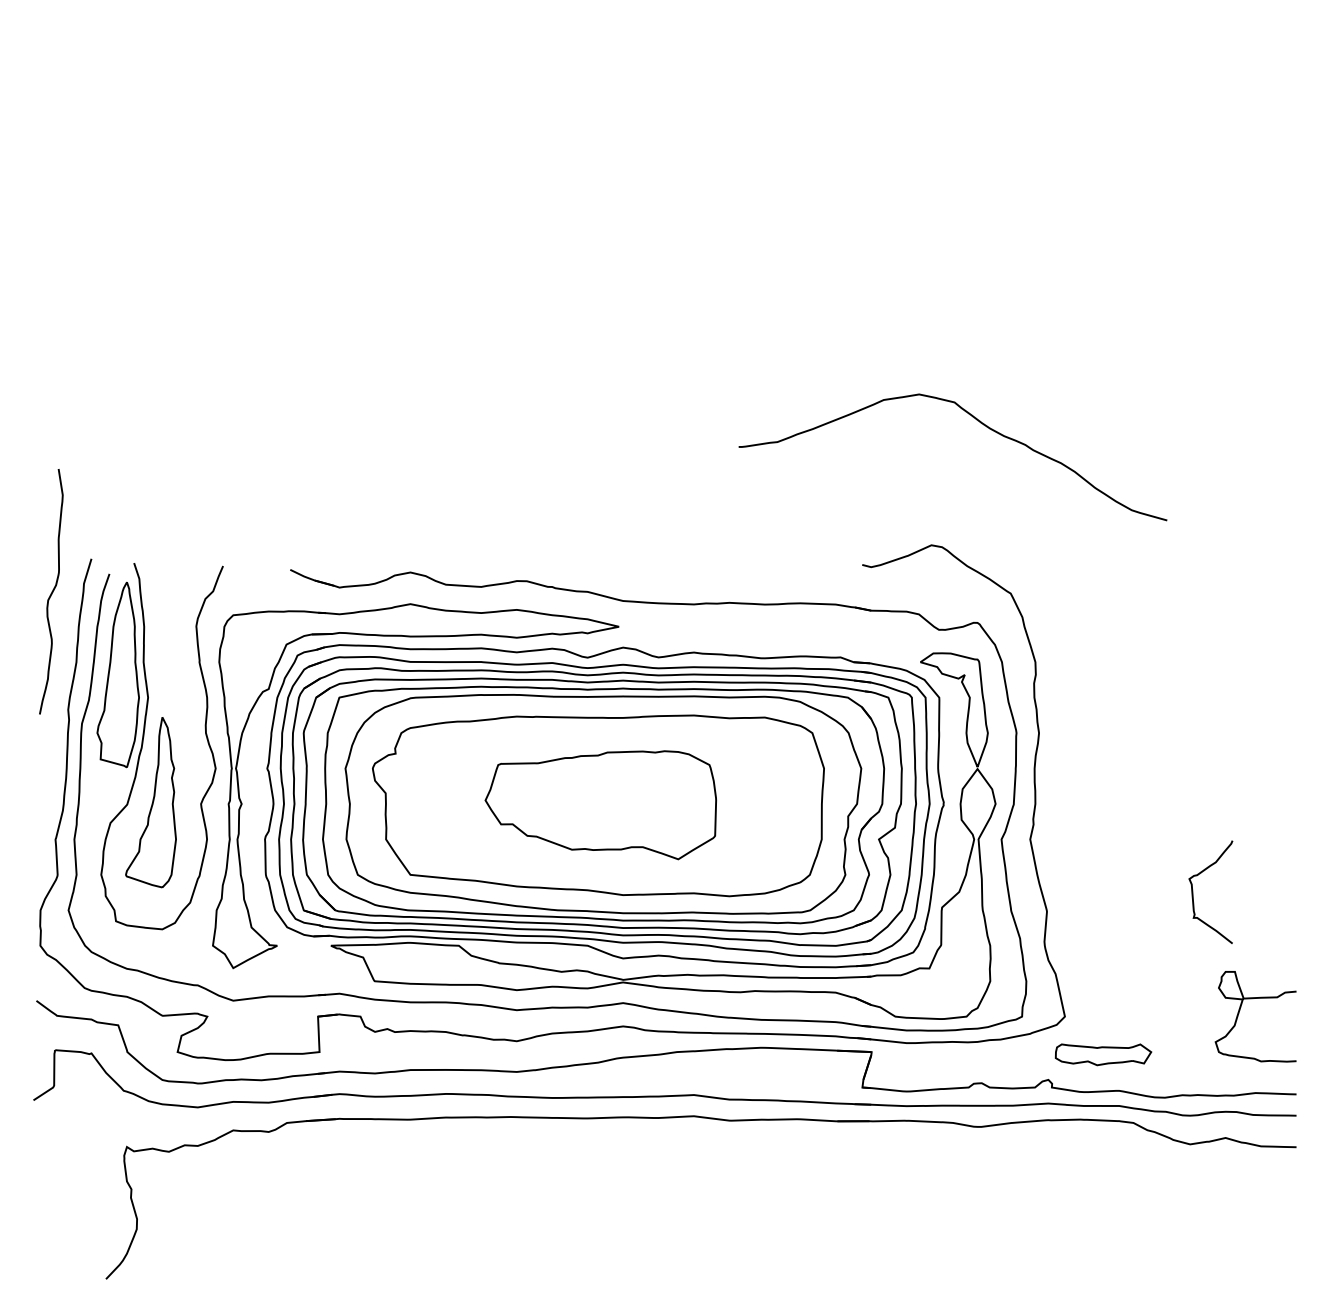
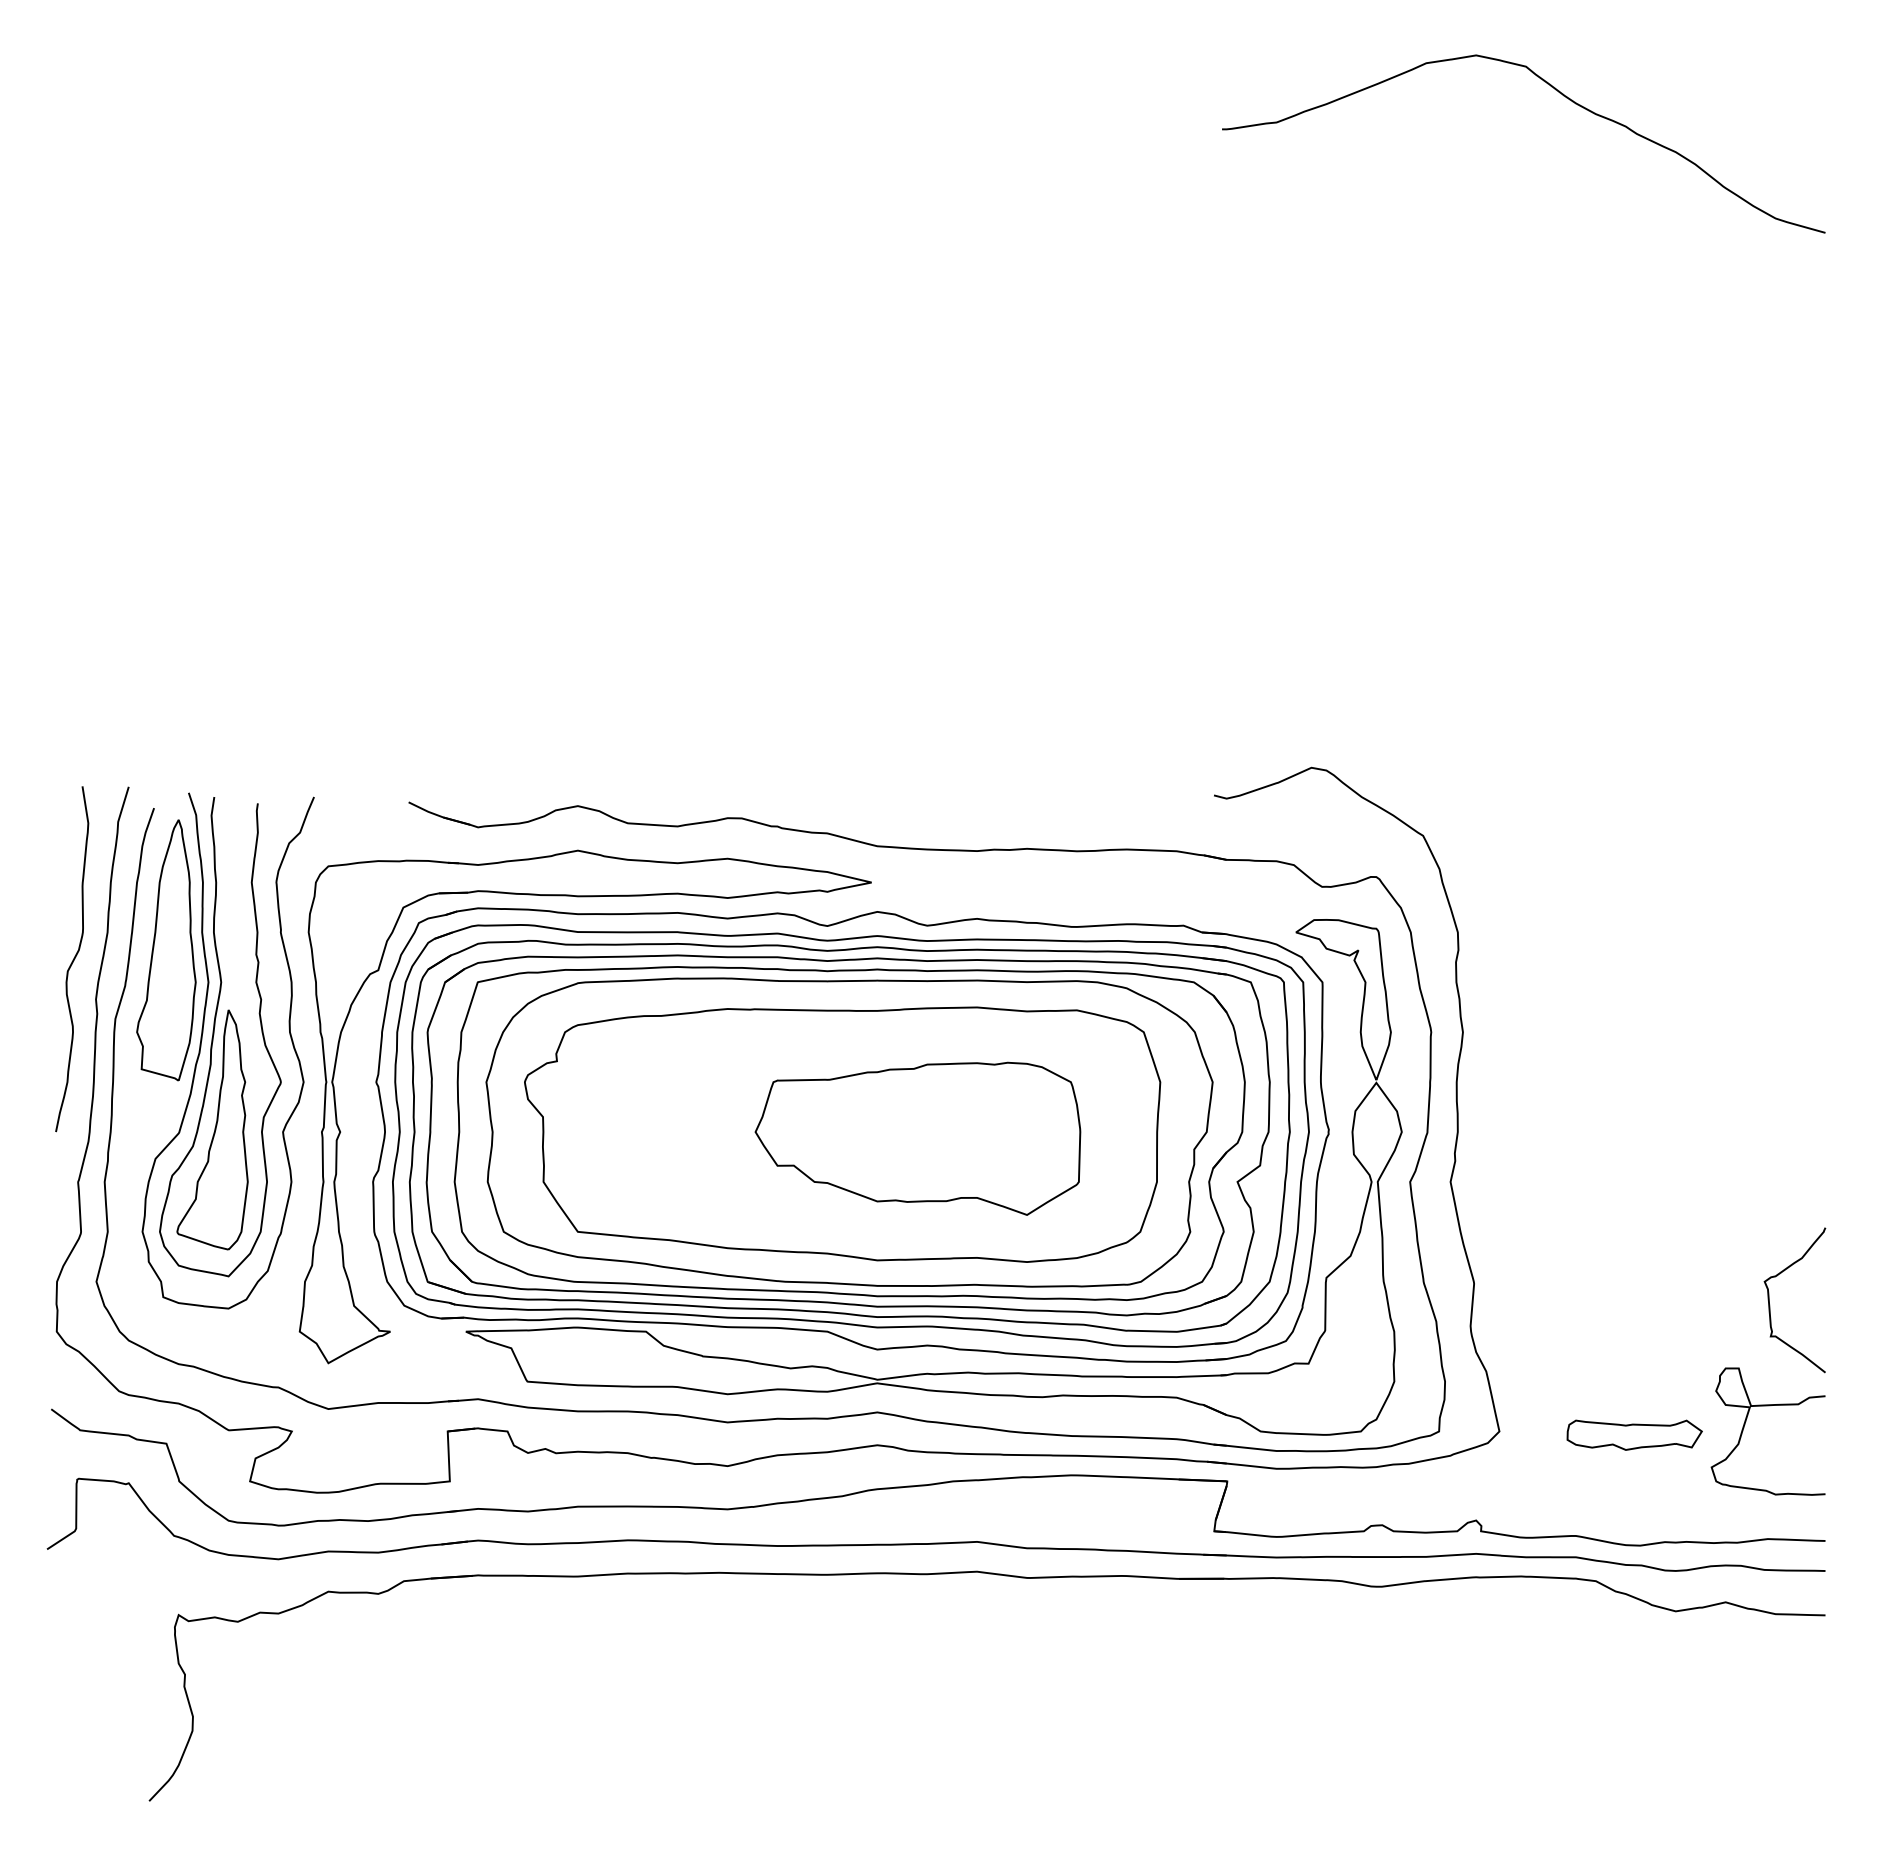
curve: (978, 421) -> (1559, 93), moved
curve: (51, 591) -> (72, 959), moved
curve: (152, 734) -> (214, 1034), added
part: (600, 805) -> (917, 1138), moved
curve: (1193, 895) -> (1770, 1305), moved
part: (1103, 1054) -> (1634, 1434), moved

